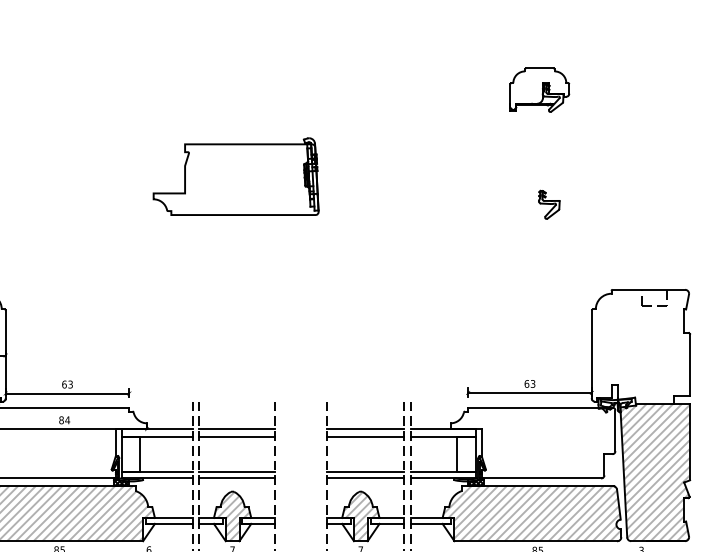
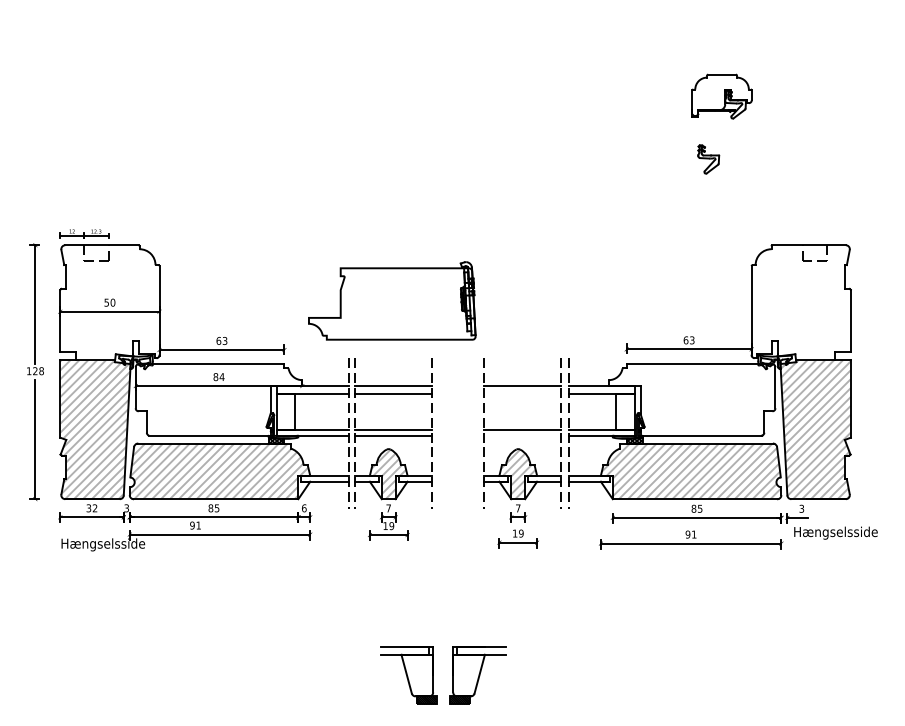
part: (539, 90) -> (721, 96), moved
part: (236, 176) -> (392, 300), moved
line: (365, 437) -> (522, 394), removed
line: (365, 478) -> (522, 435), removed

